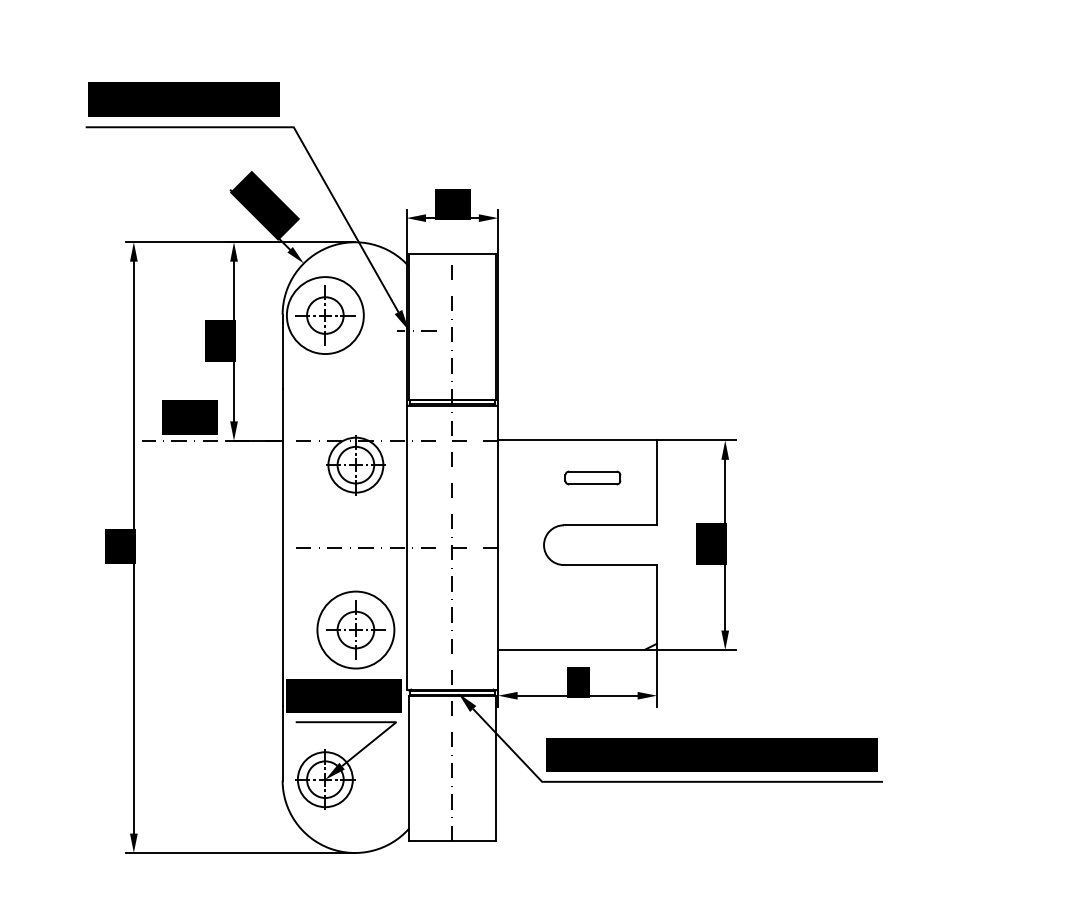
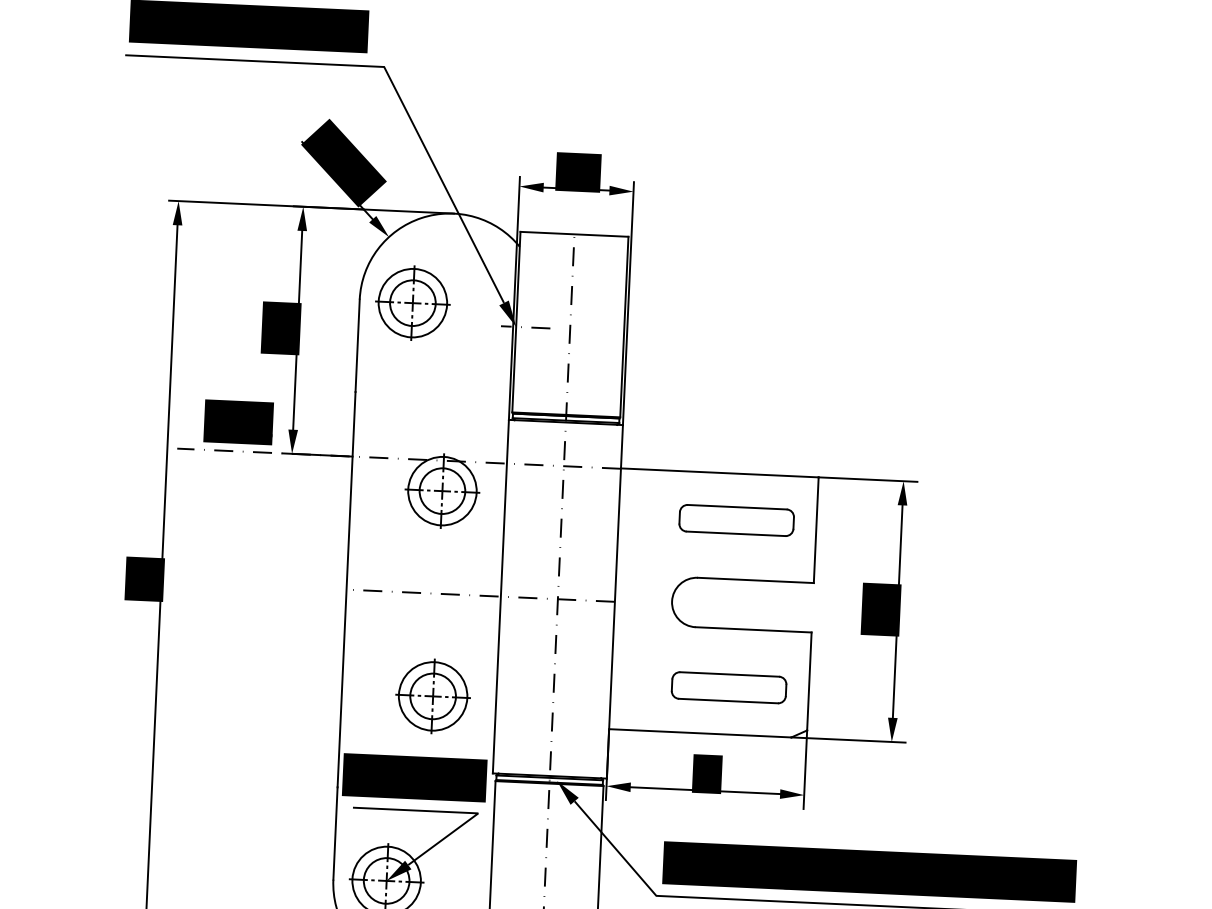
circle: (324, 315) -> (411, 303), size x0.71
part: (592, 477) -> (736, 519), size x1.67
part: (592, 611) -> (728, 686), added
circle: (355, 629) -> (432, 695), size x0.71

